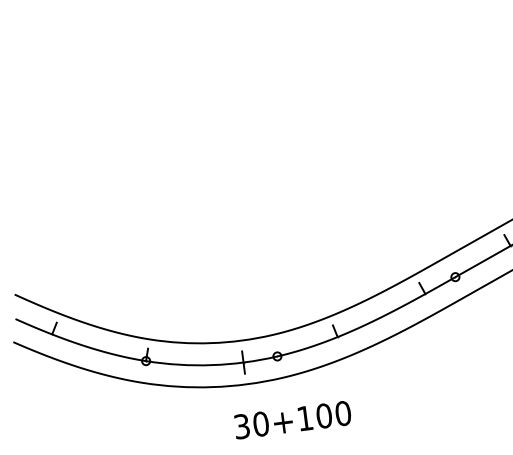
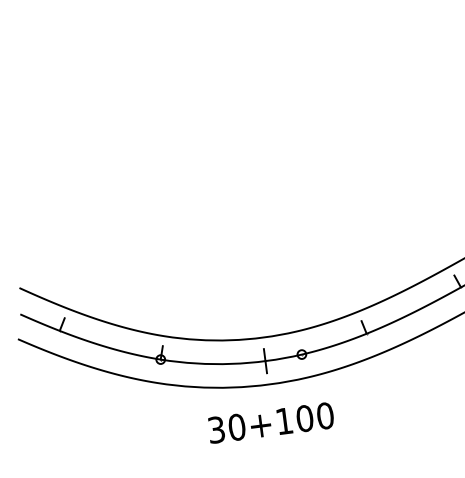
text: (292, 420) -> (270, 423), moved

